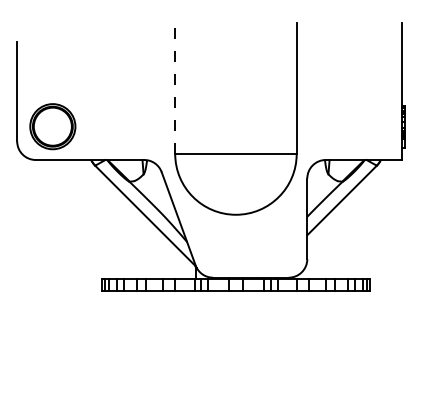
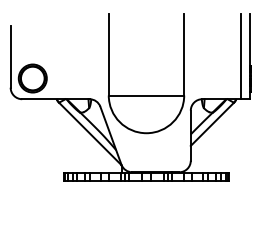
line: (174, 87) -> (108, 54), dashed -> solid
line: (387, 91) -> (240, 56), added

